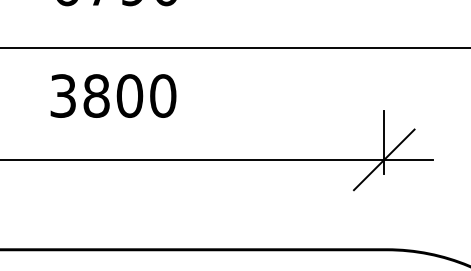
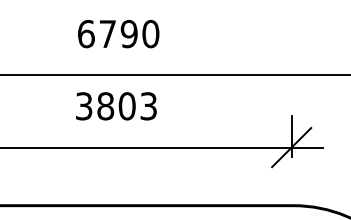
text: (162, 96) -> (148, 106), 3800 -> 3803

